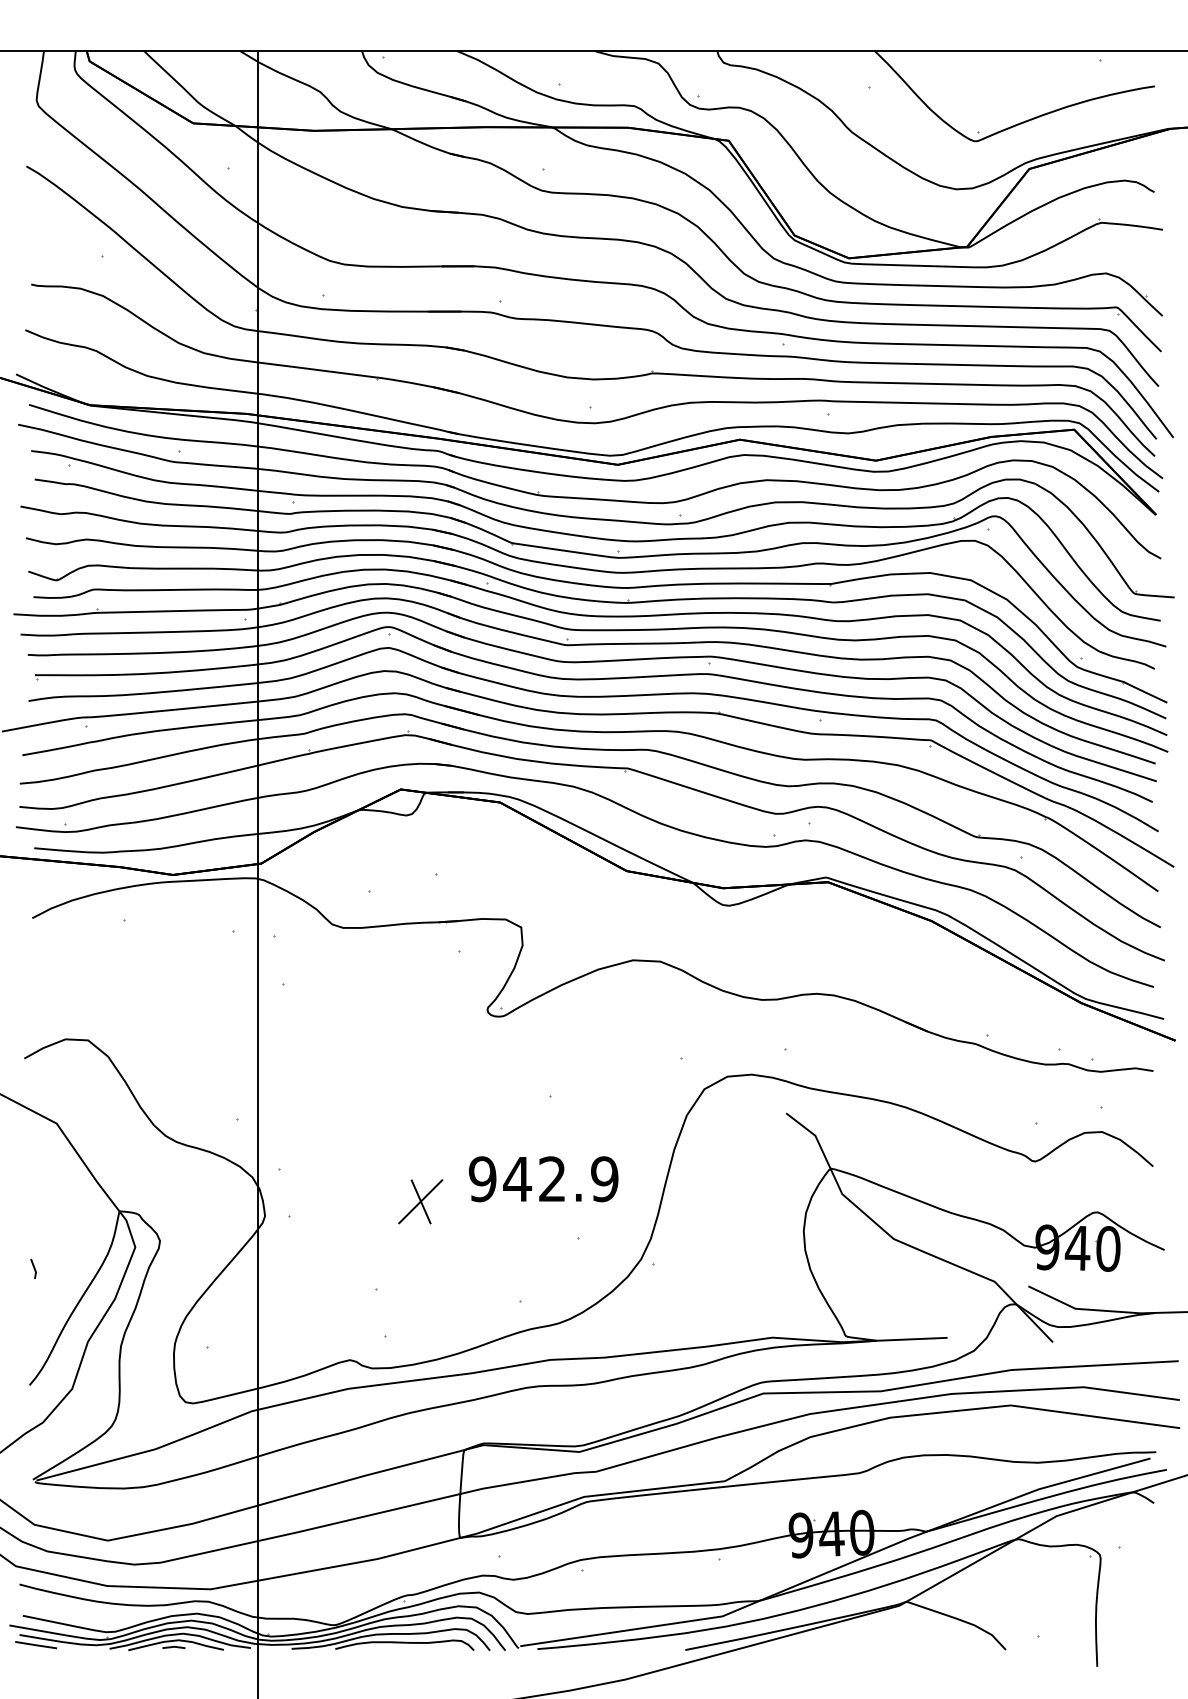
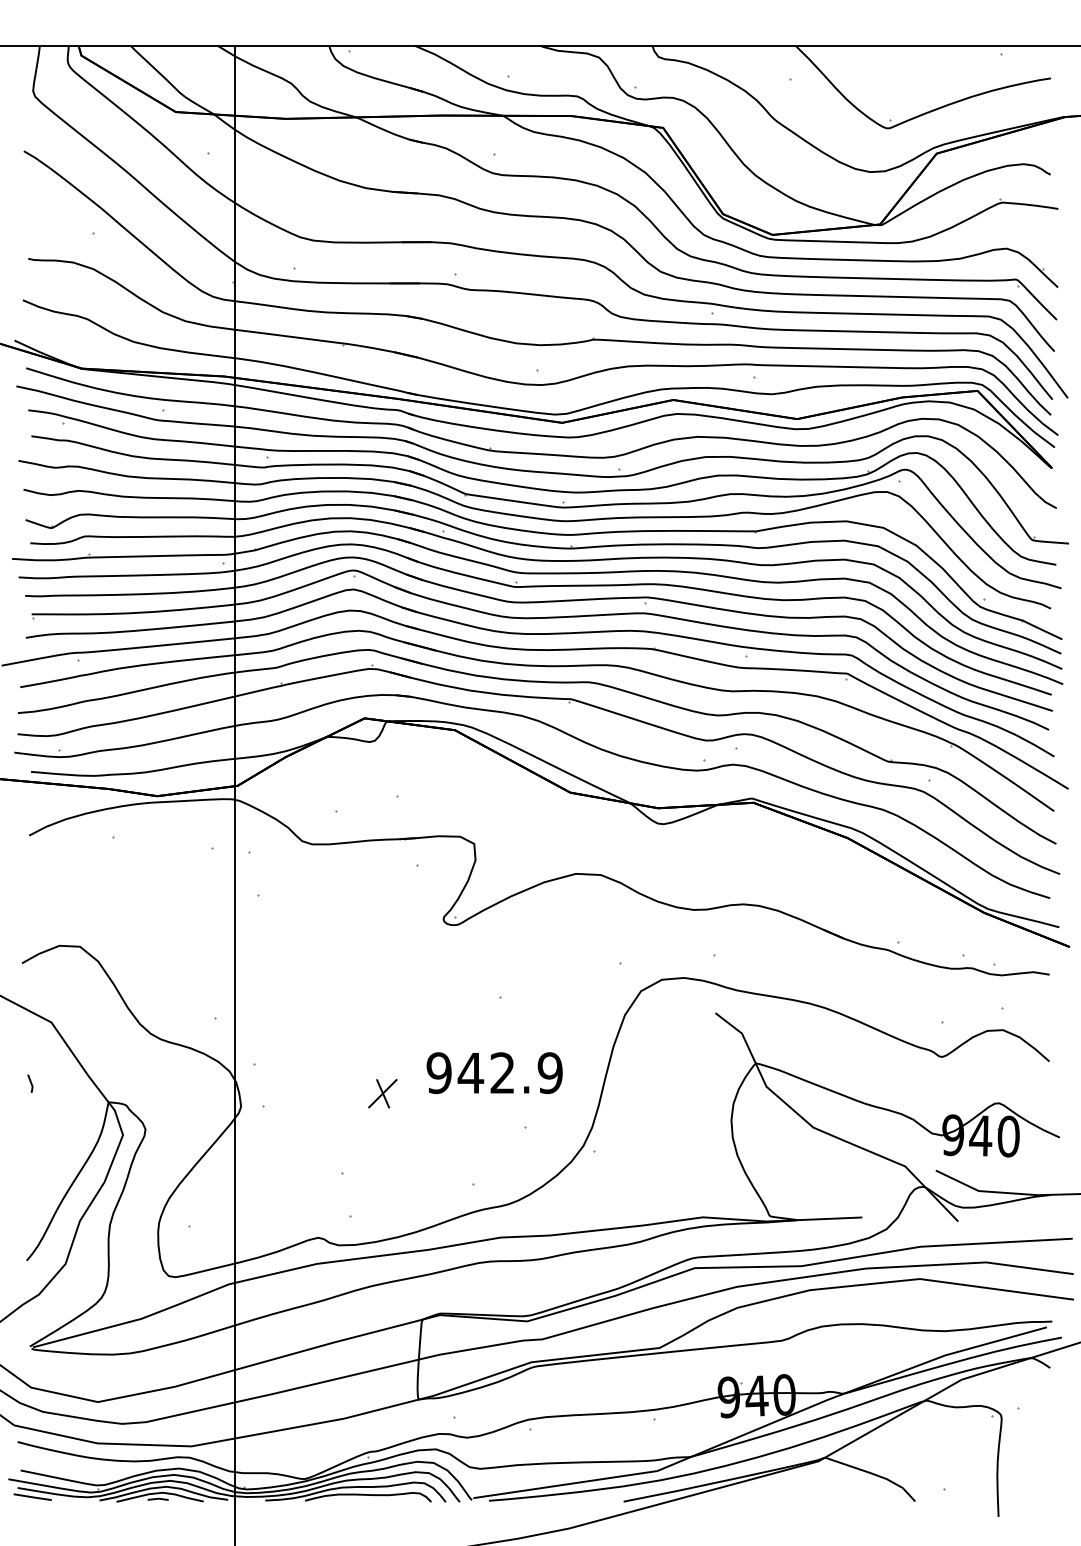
part: (420, 1201) -> (382, 1093), size x0.7
line: (33, 1268) -> (30, 1083), moved

